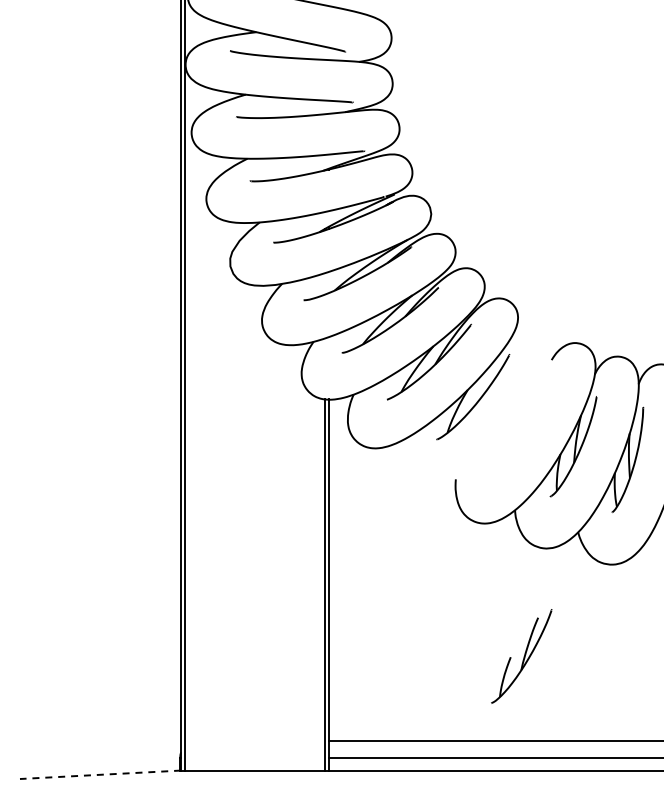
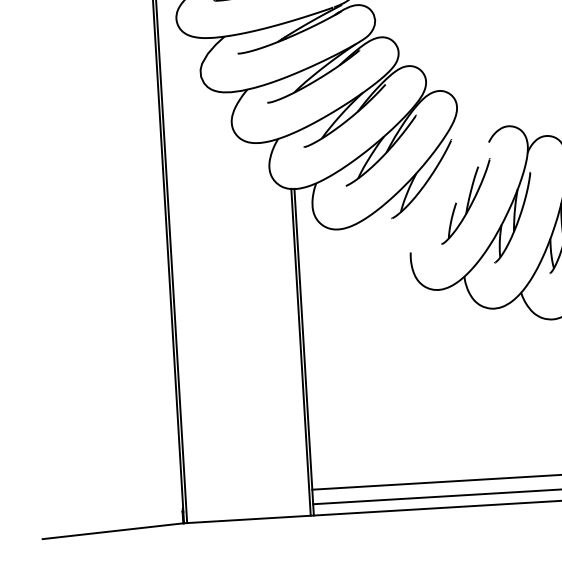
part: (521, 656) -> (465, 201), moved
line: (100, 774) -> (113, 530), dashed -> solid

